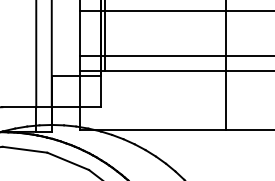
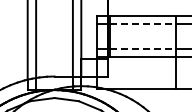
line: (166, 11) -> (143, 24), solid -> dashed
line: (166, 55) -> (143, 48), solid -> dashed

